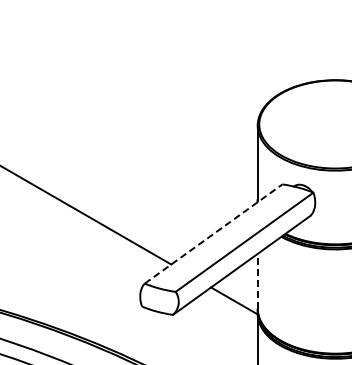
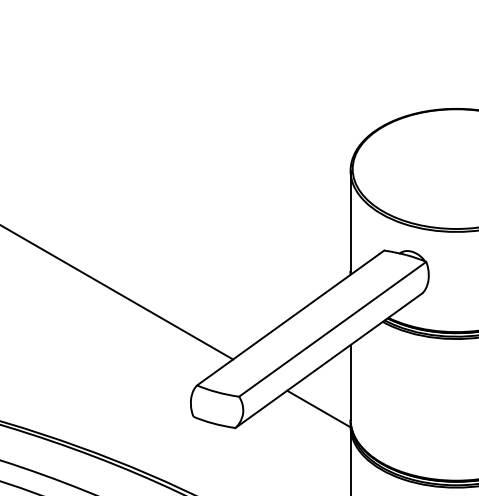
line: (213, 233) -> (290, 317), dashed -> solid
line: (257, 280) -> (350, 381), dashed -> solid

